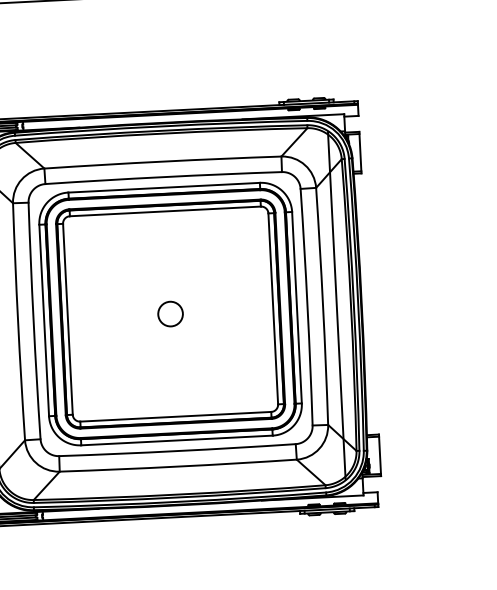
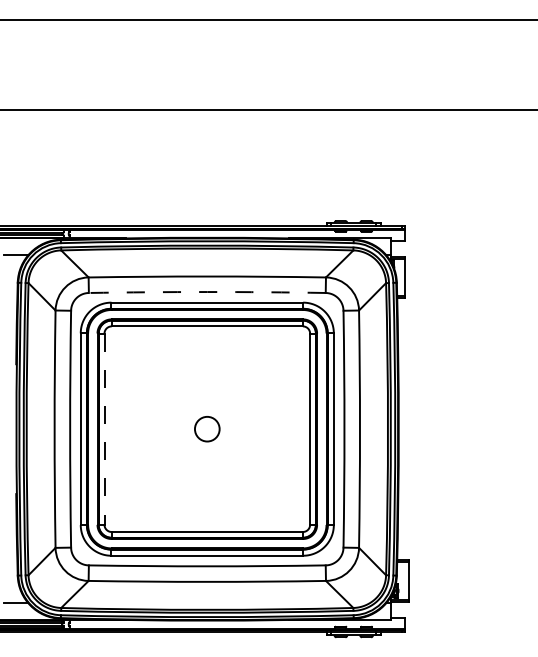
arc: (163, 177) -> (207, 292), solid -> dashed
line: (336, 304) -> (373, 428), removed
line: (67, 319) -> (104, 429), solid -> dashed

